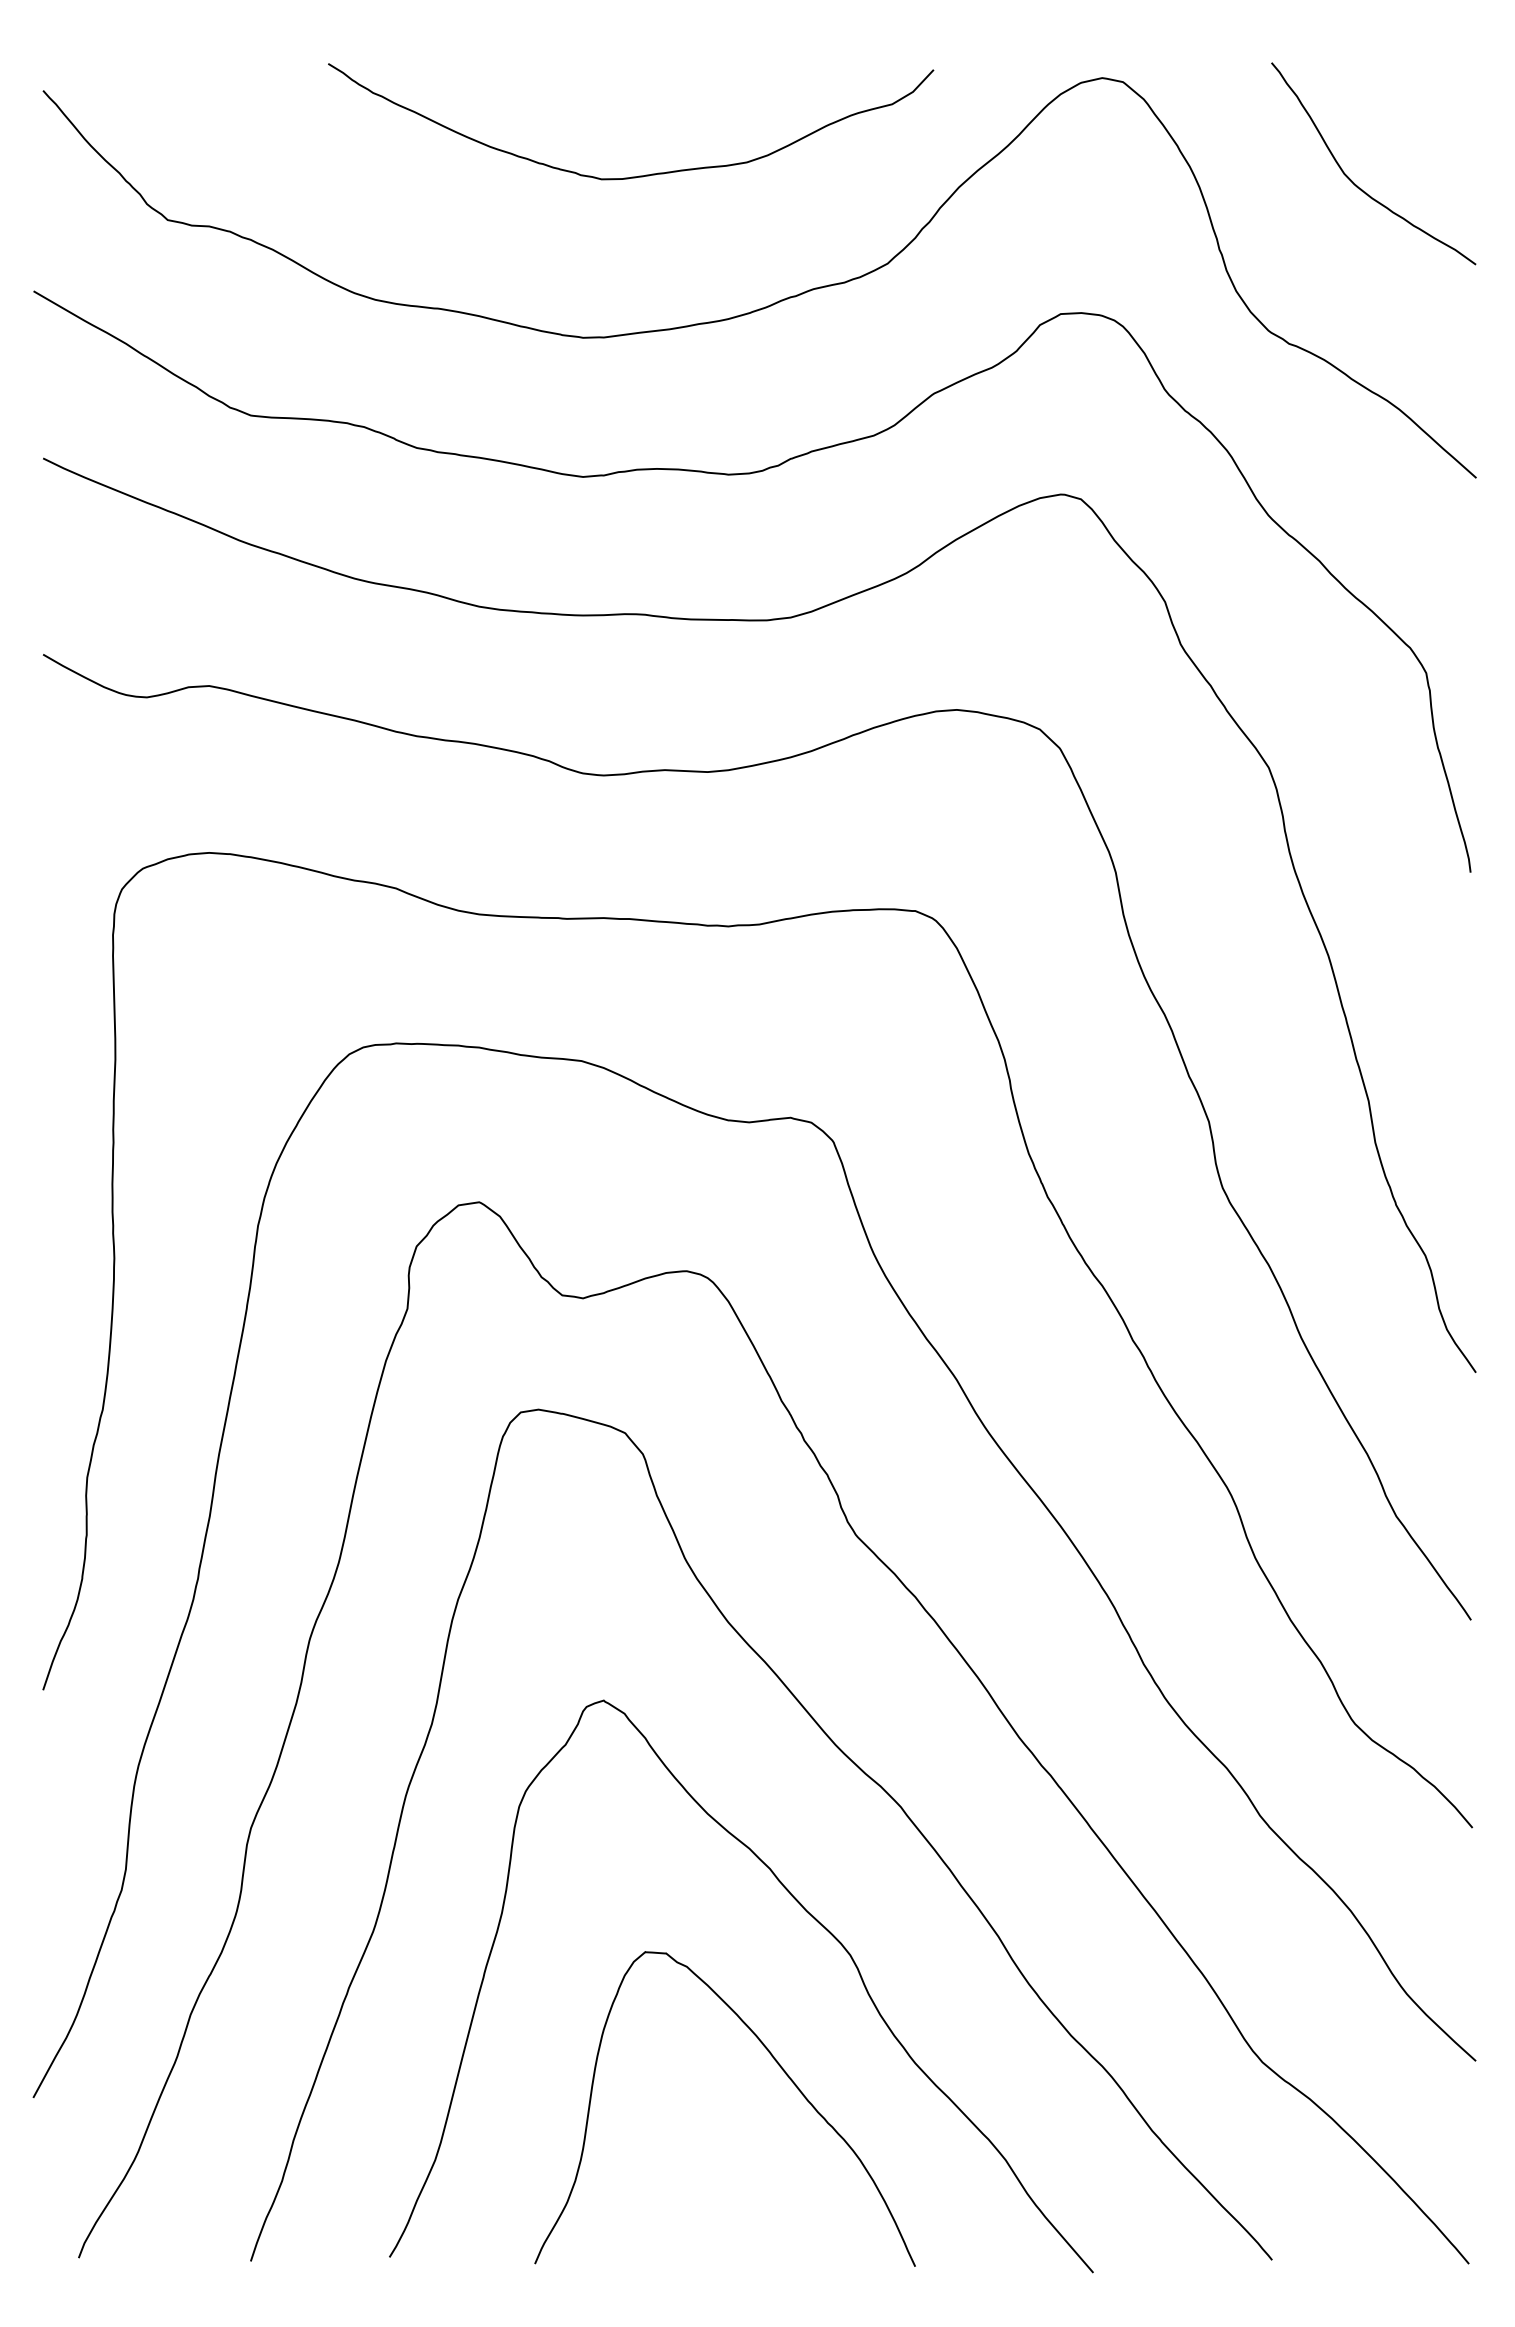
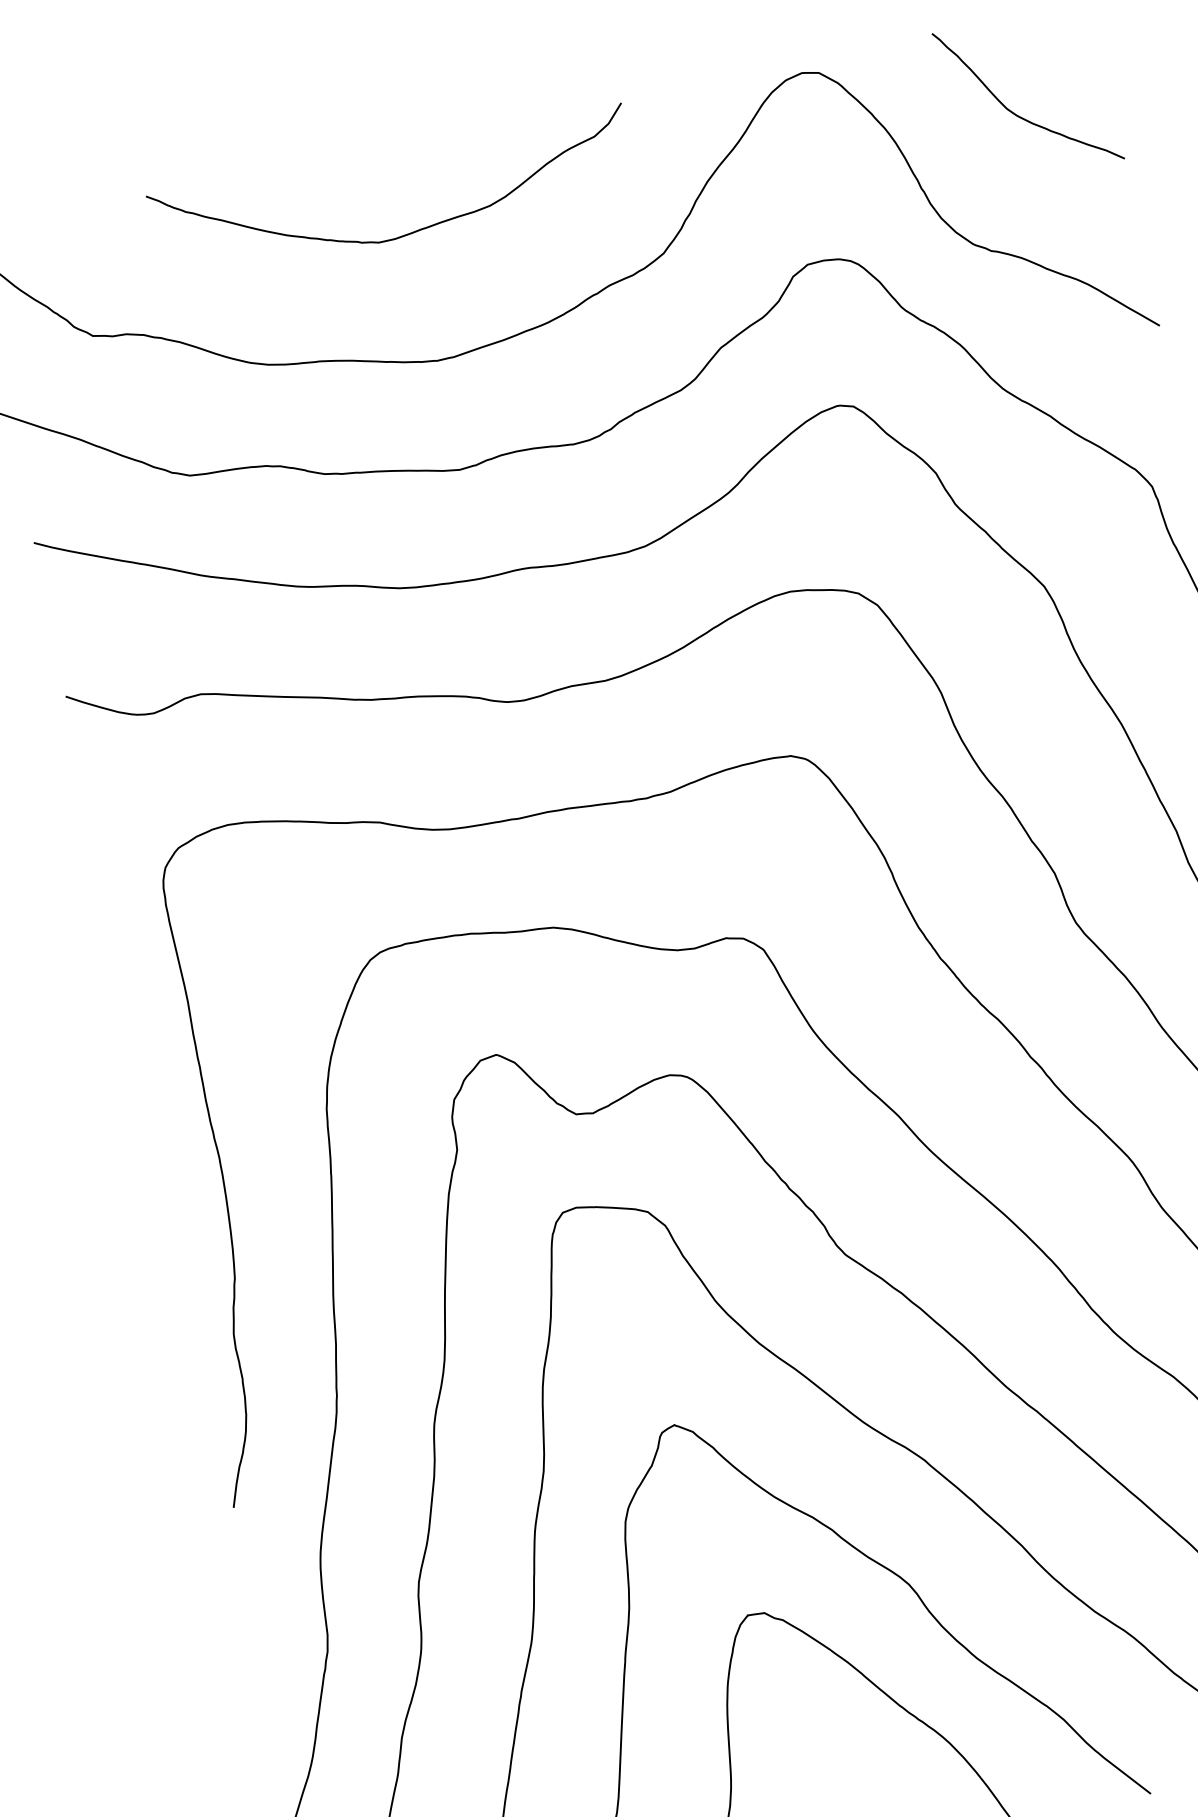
curve: (639, 175) -> (407, 233), moved

